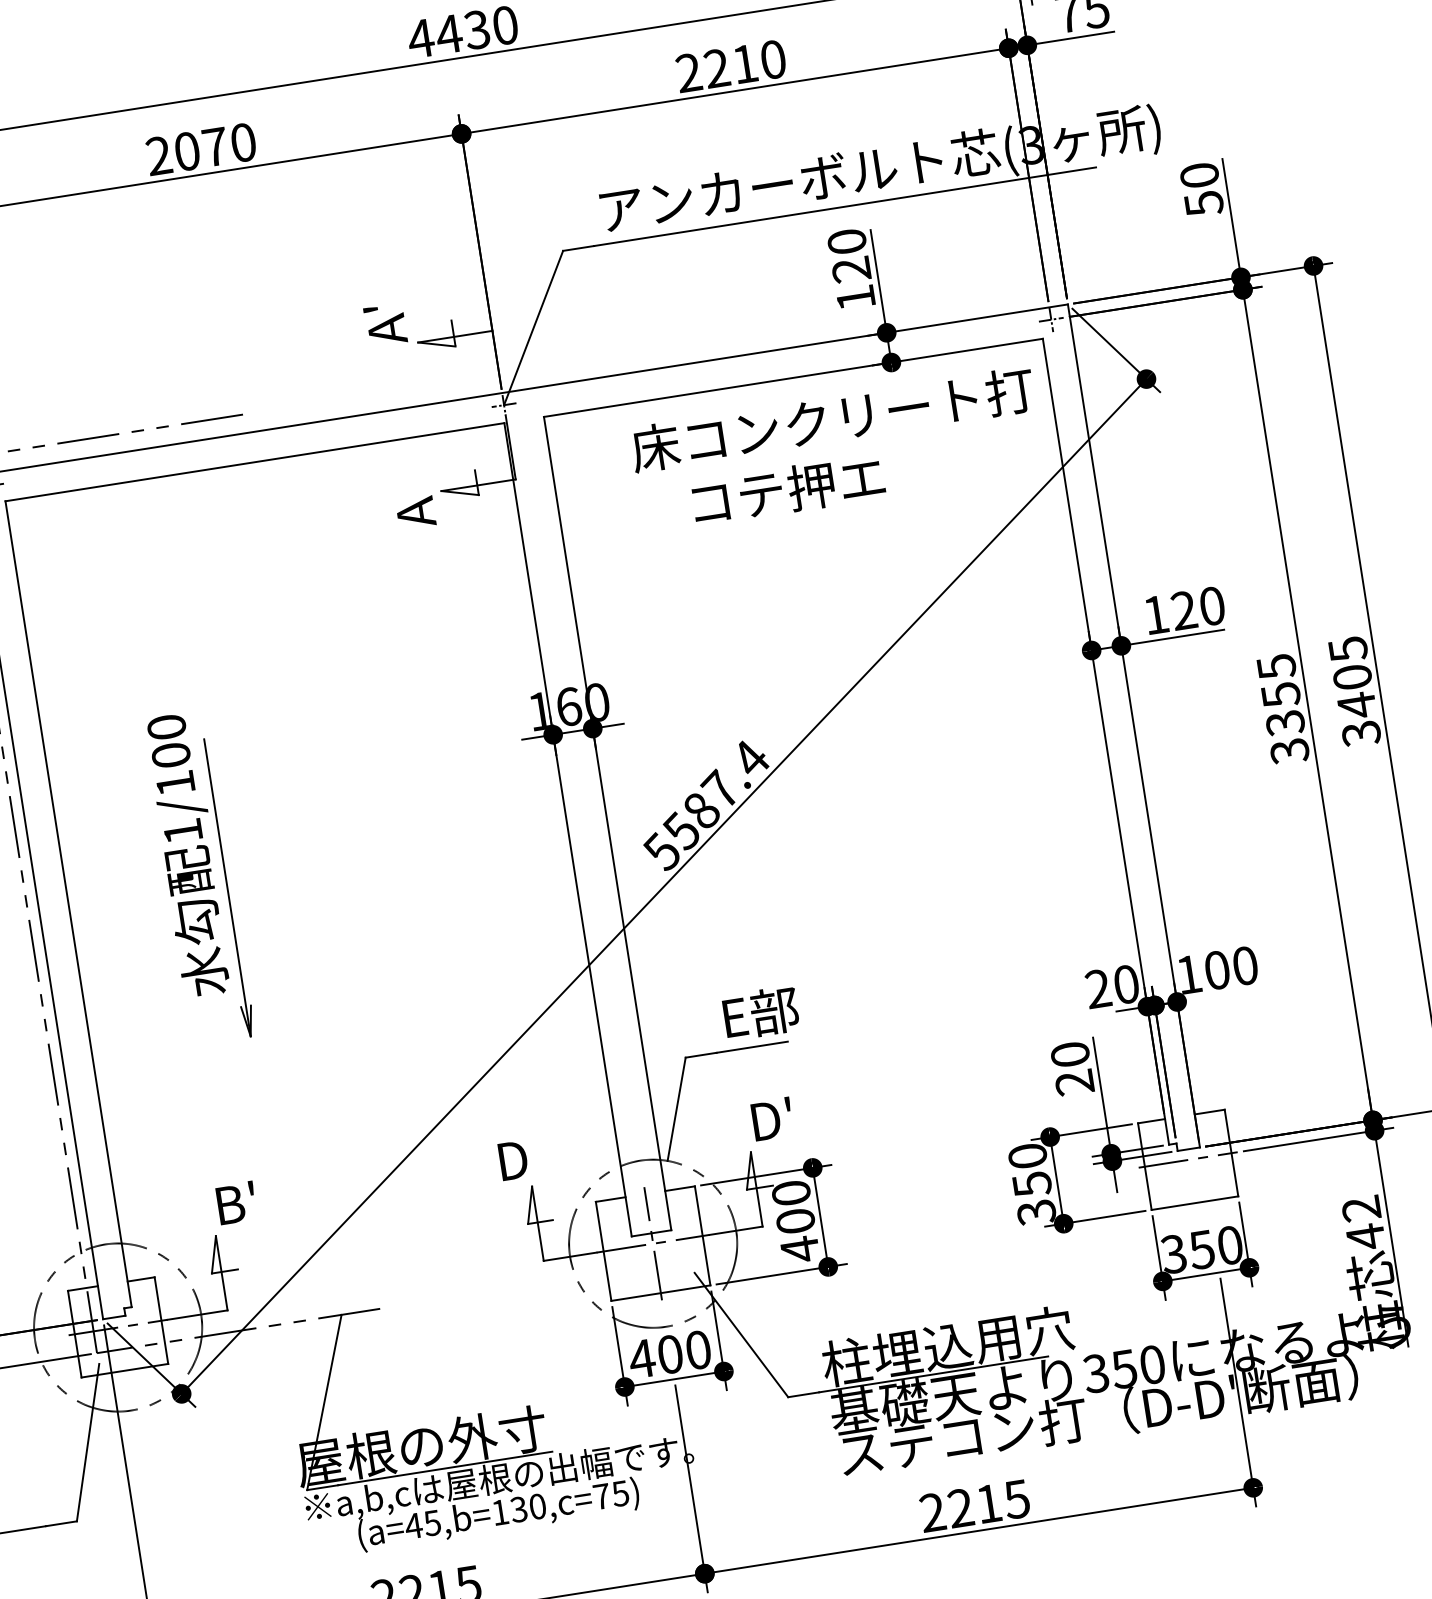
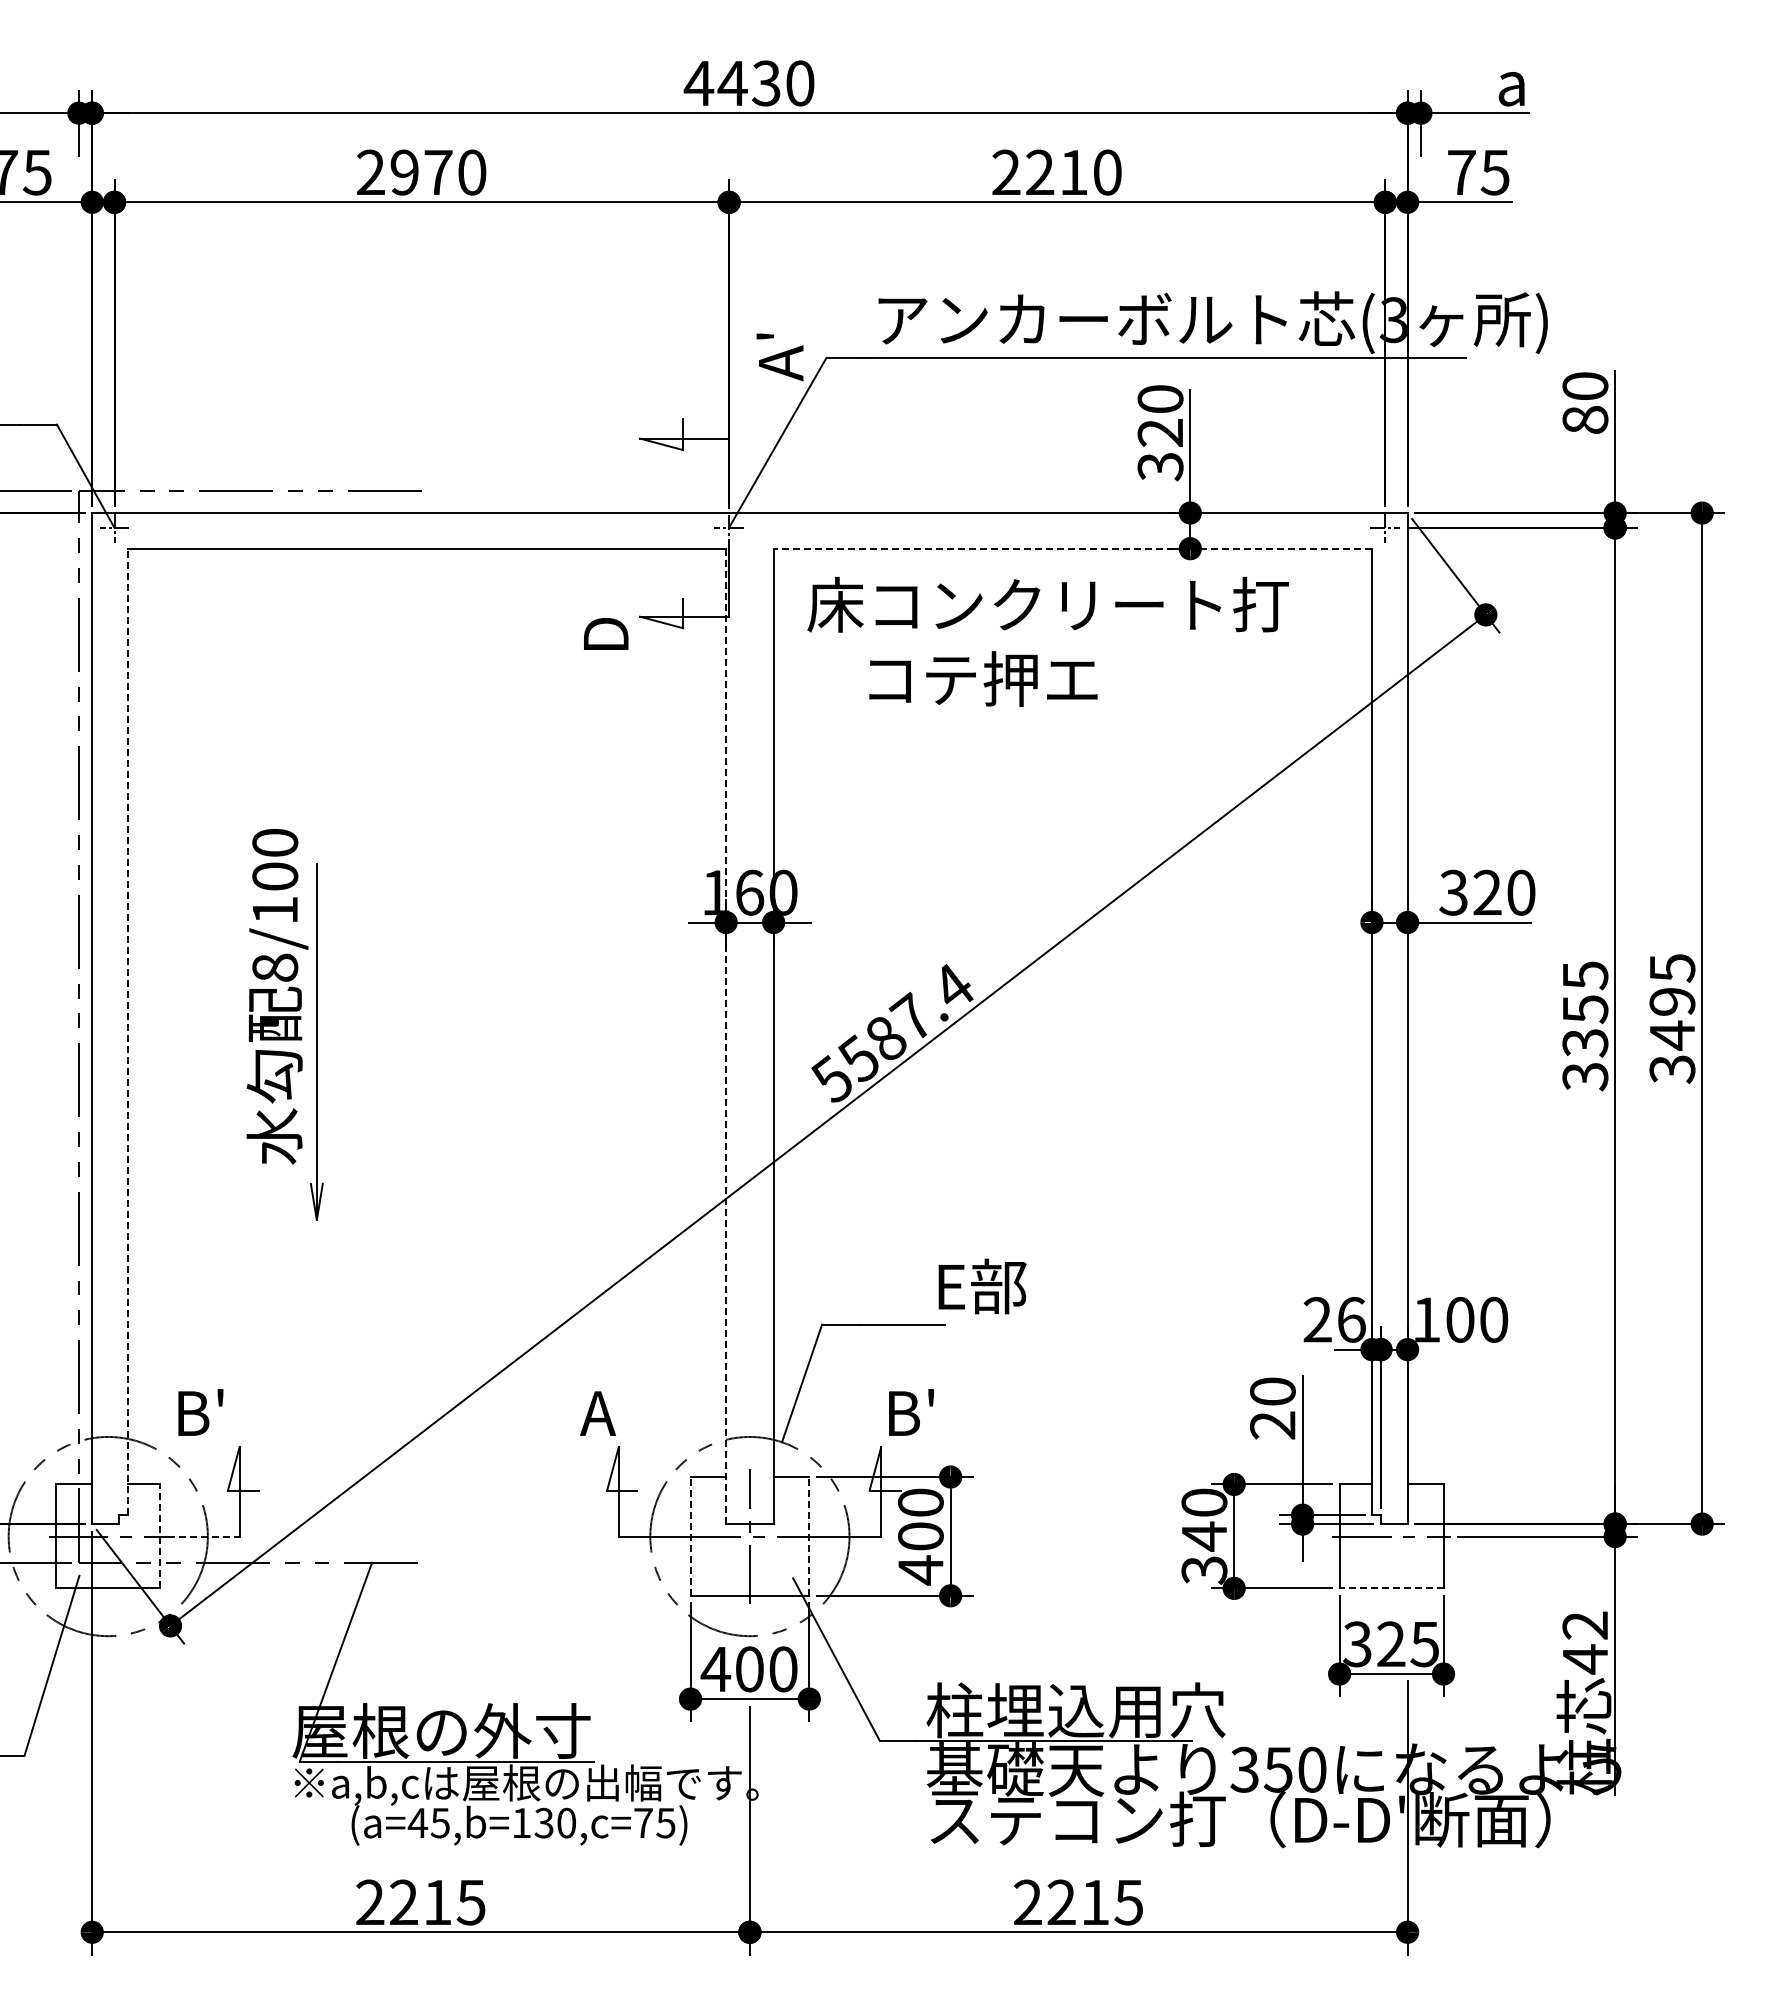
text: (187, 151) -> (404, 172), 2070 -> 2970
text: (1204, 204) -> (1585, 420), 50 -> 80
text: (855, 298) -> (1160, 467), 120 -> 320
text: (385, 325) -> (779, 357), moved
line: (793, 377) -> (1072, 548), solid -> dashed
text: (836, 450) -> (1047, 641), moved
text: (416, 511) -> (606, 636), A -> D
text: (1155, 614) -> (1453, 892), 120 -> 320
text: (1352, 677) -> (1672, 1001), 3405 -> 3495
line: (568, 829) -> (726, 1036), solid -> dashed
text: (183, 831) -> (275, 967), 1/100 -> 8/100
line: (68, 903) -> (127, 1031), solid -> dashed
text: (1126, 984) -> (1351, 1319), 20 -> 26
text: (761, 1013) -> (982, 1286), moved
text: (774, 1118) -> (914, 1412), D' -> B'
text: (510, 1160) -> (598, 1413), D -> A
text: (1032, 1184) -> (1204, 1536), 350 -> 340
text: (236, 1203) -> (200, 1412), moved
line: (1194, 1203) -> (1391, 1588), solid -> dashed
line: (702, 1235) -> (809, 1535), solid -> dashed
text: (1215, 1247) -> (1407, 1644), 350 -> 325
line: (603, 1250) -> (690, 1535), solid -> dashed
line: (197, 1315) -> (203, 1536), solid -> dashed
line: (161, 1320) -> (160, 1536), solid -> dashed

